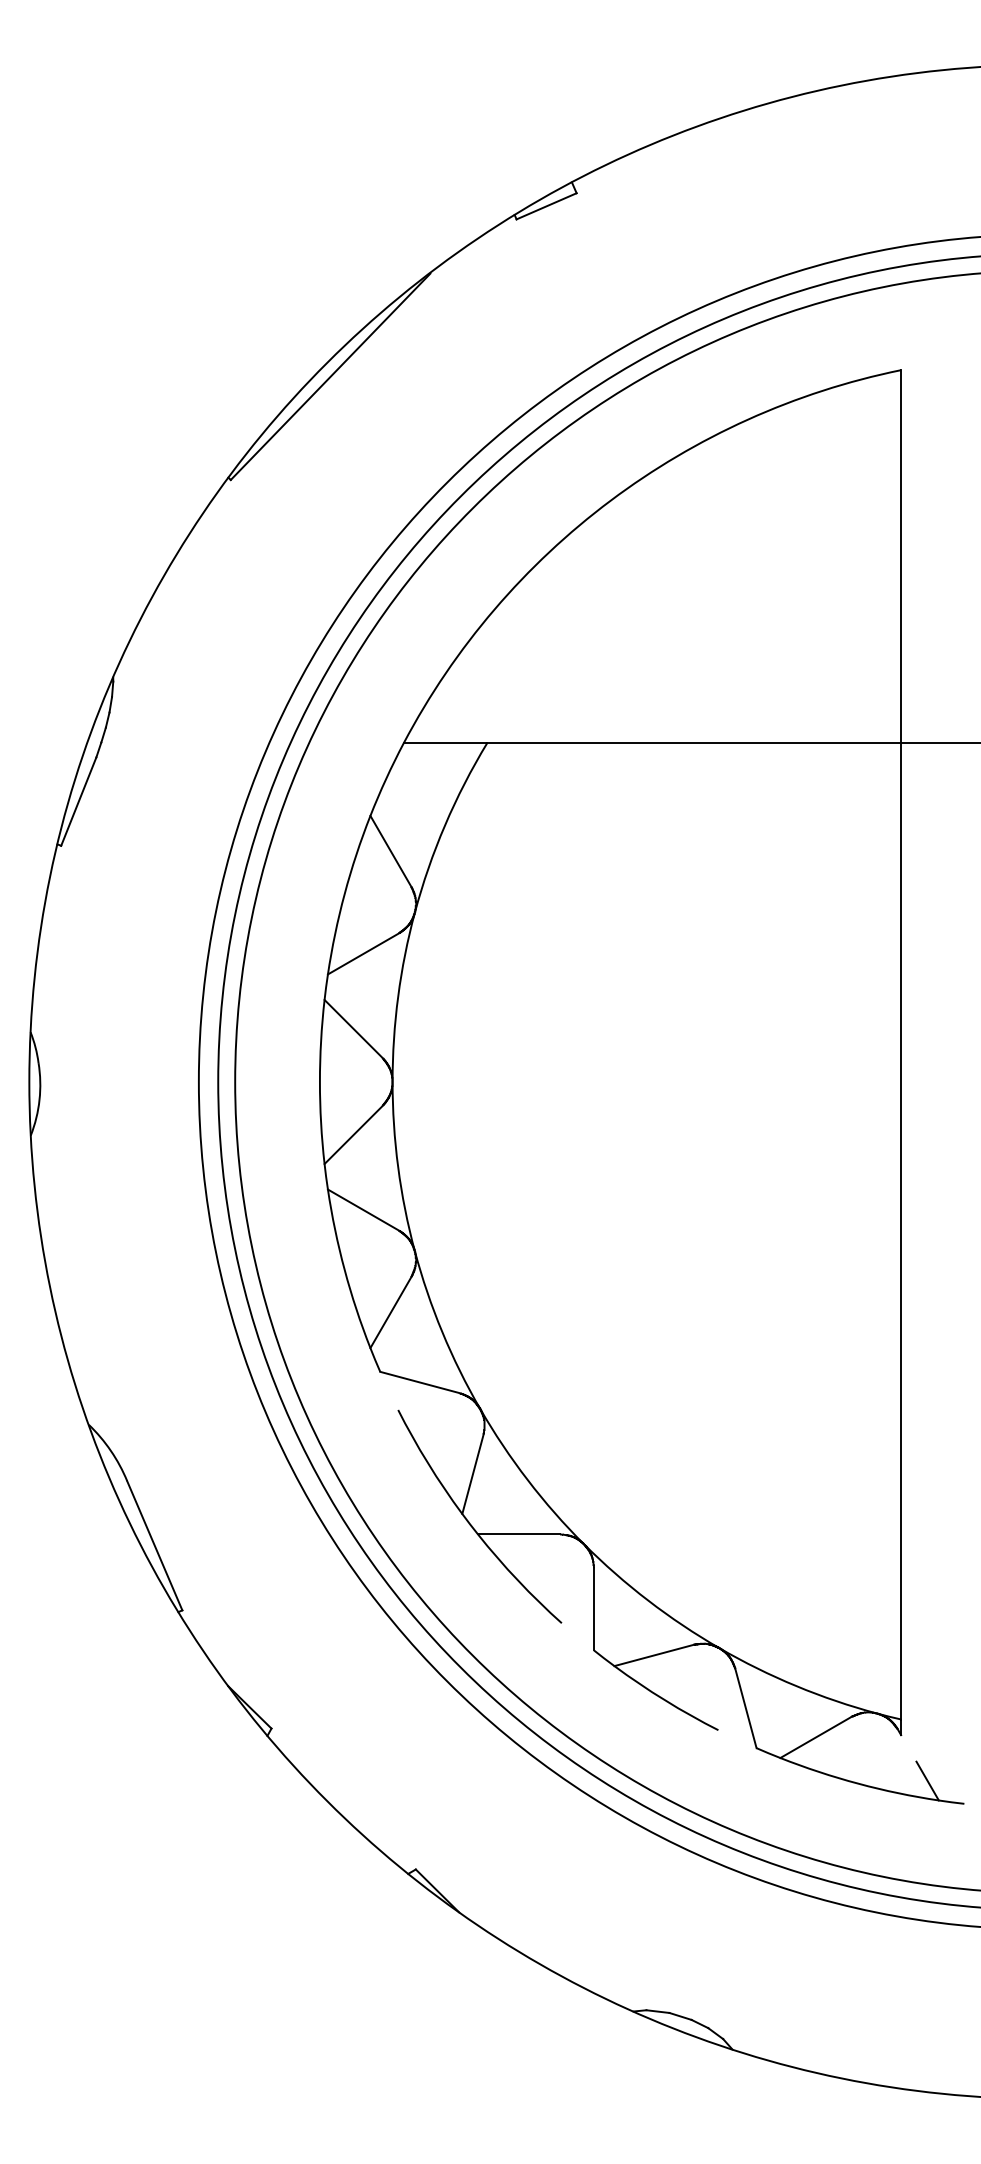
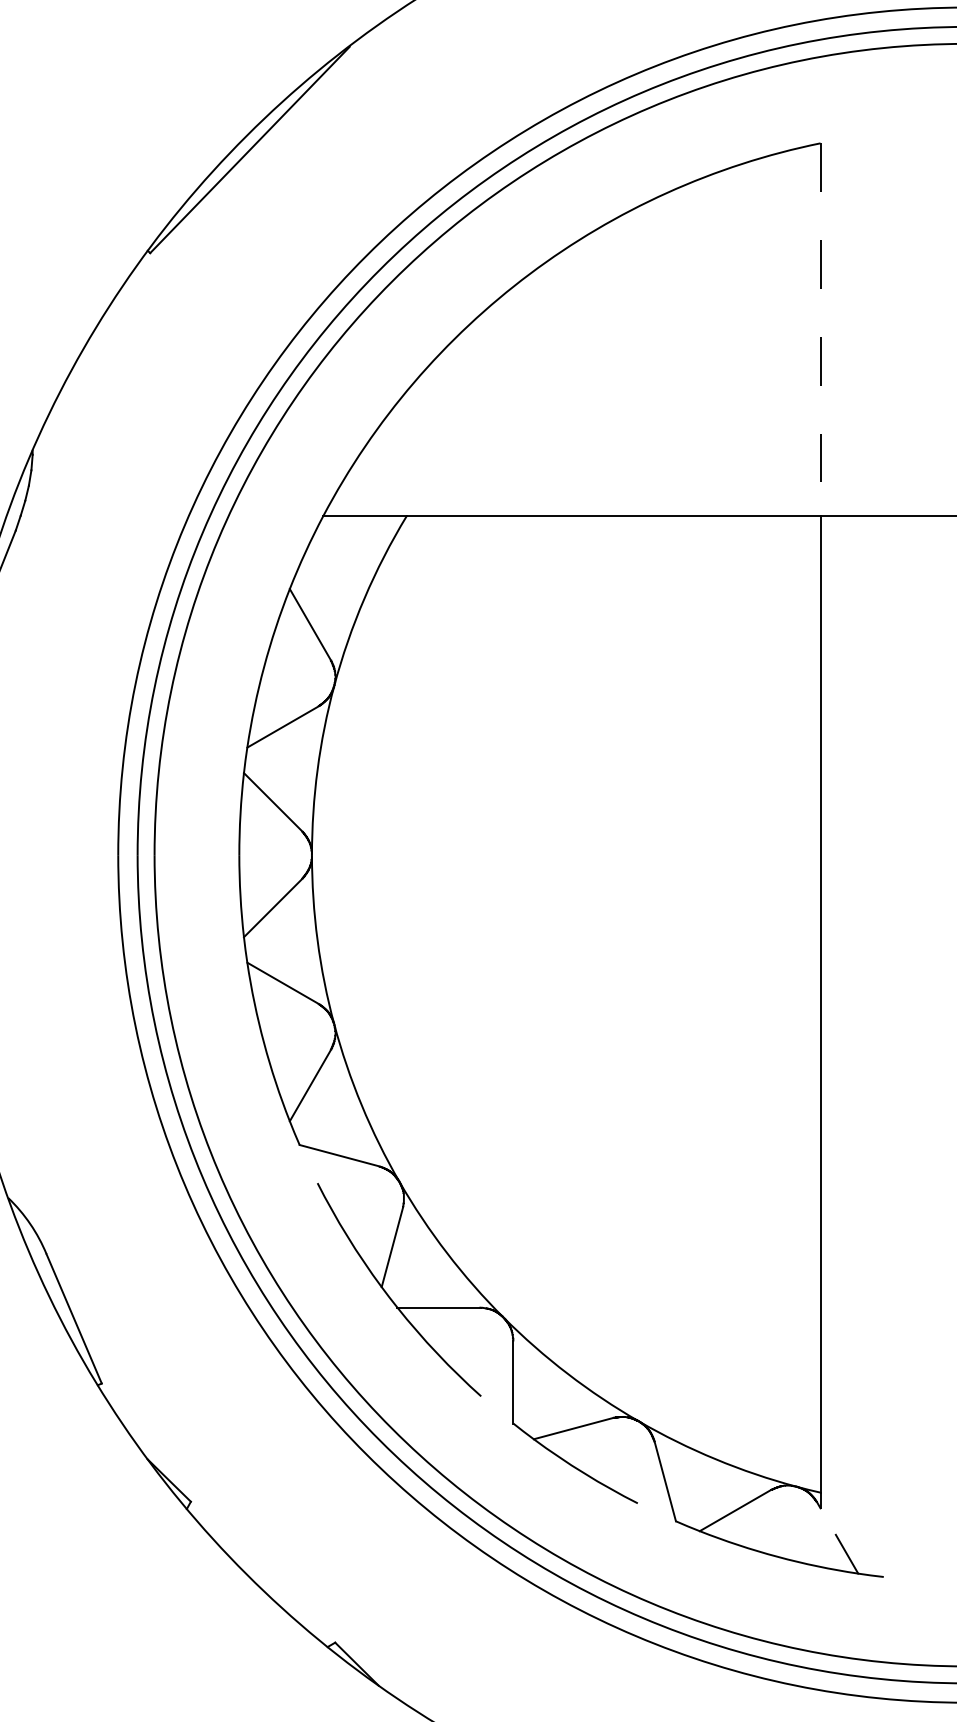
line: (901, 557) -> (820, 330), solid -> dashed

